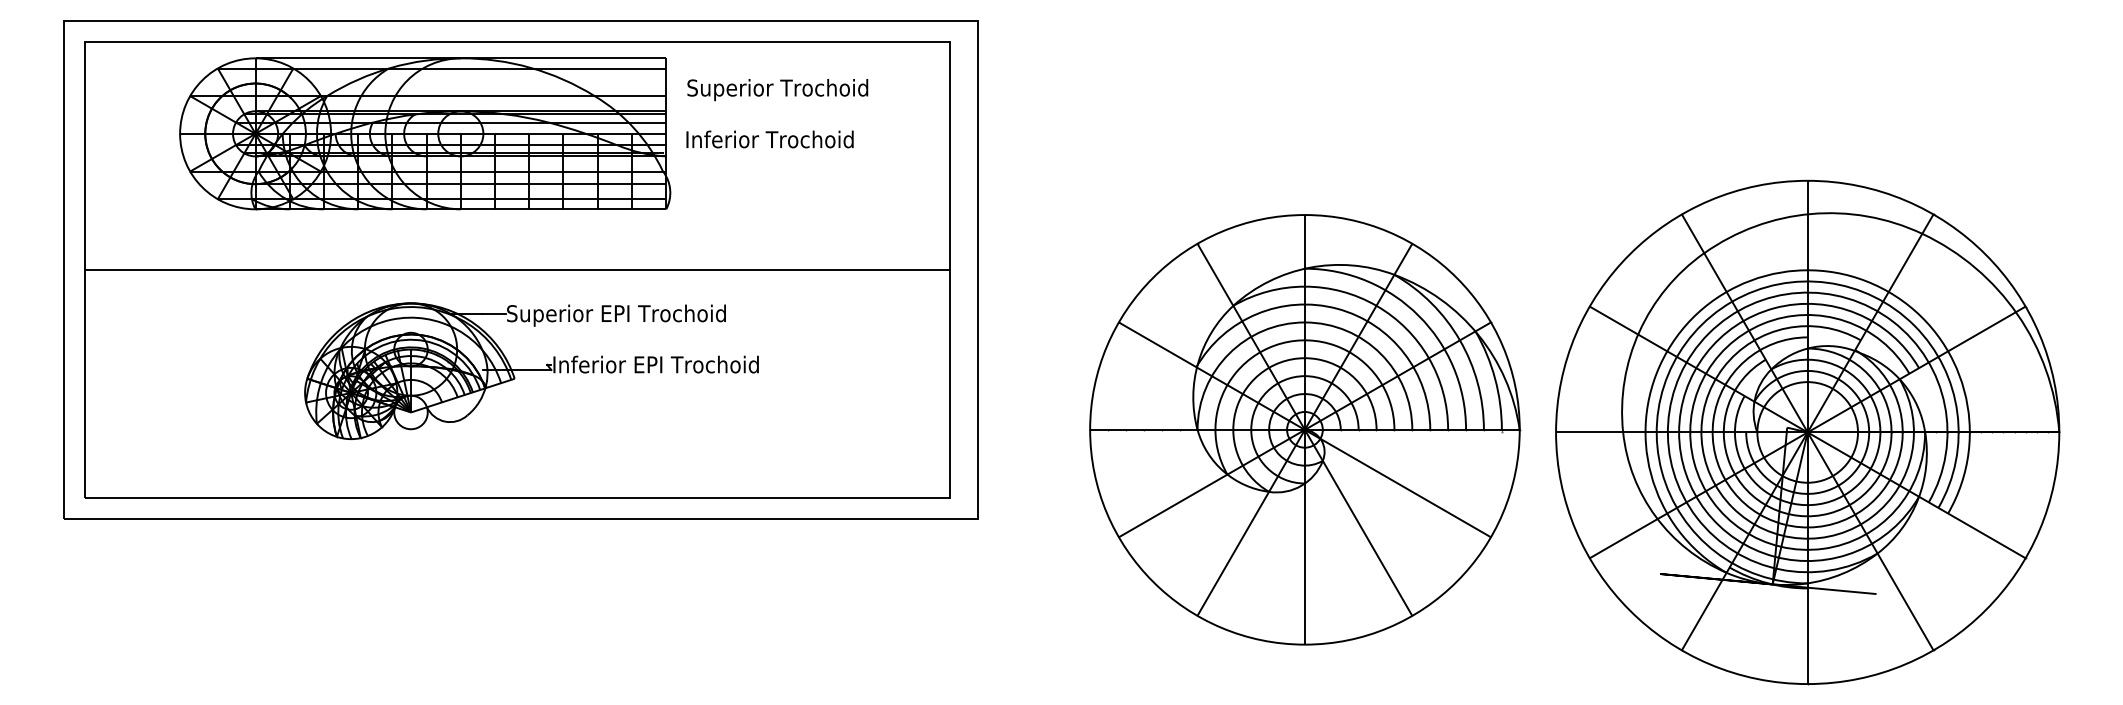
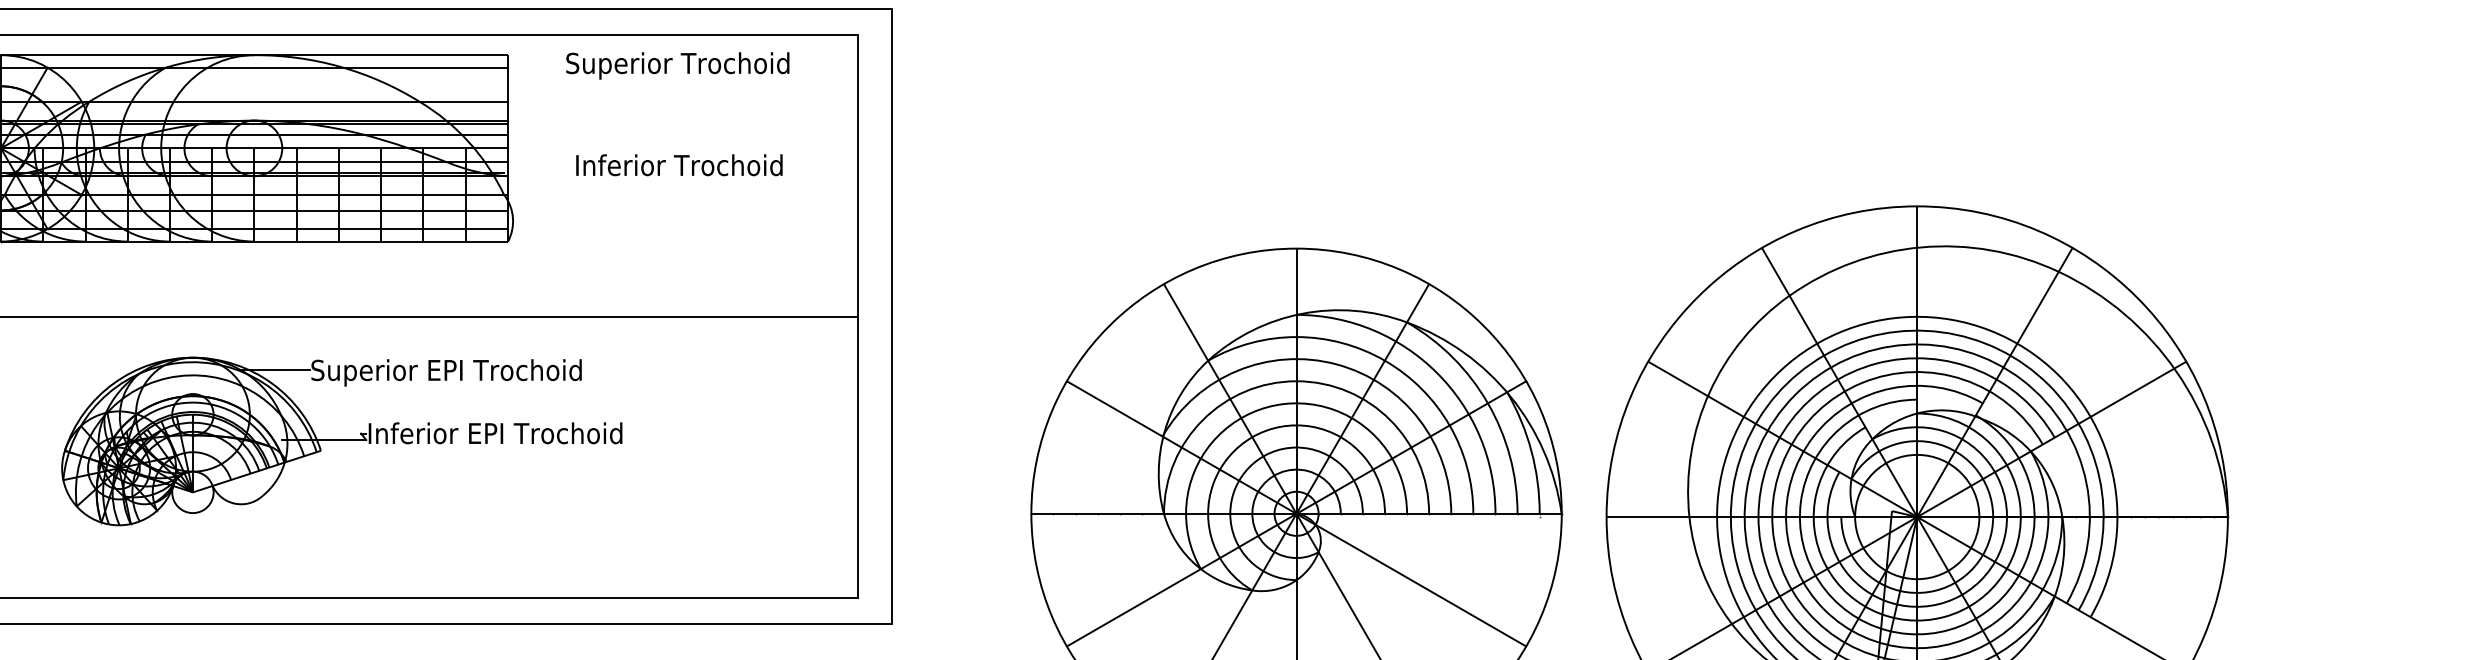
text: (777, 90) -> (677, 66), moved
text: (769, 139) -> (678, 165), moved

